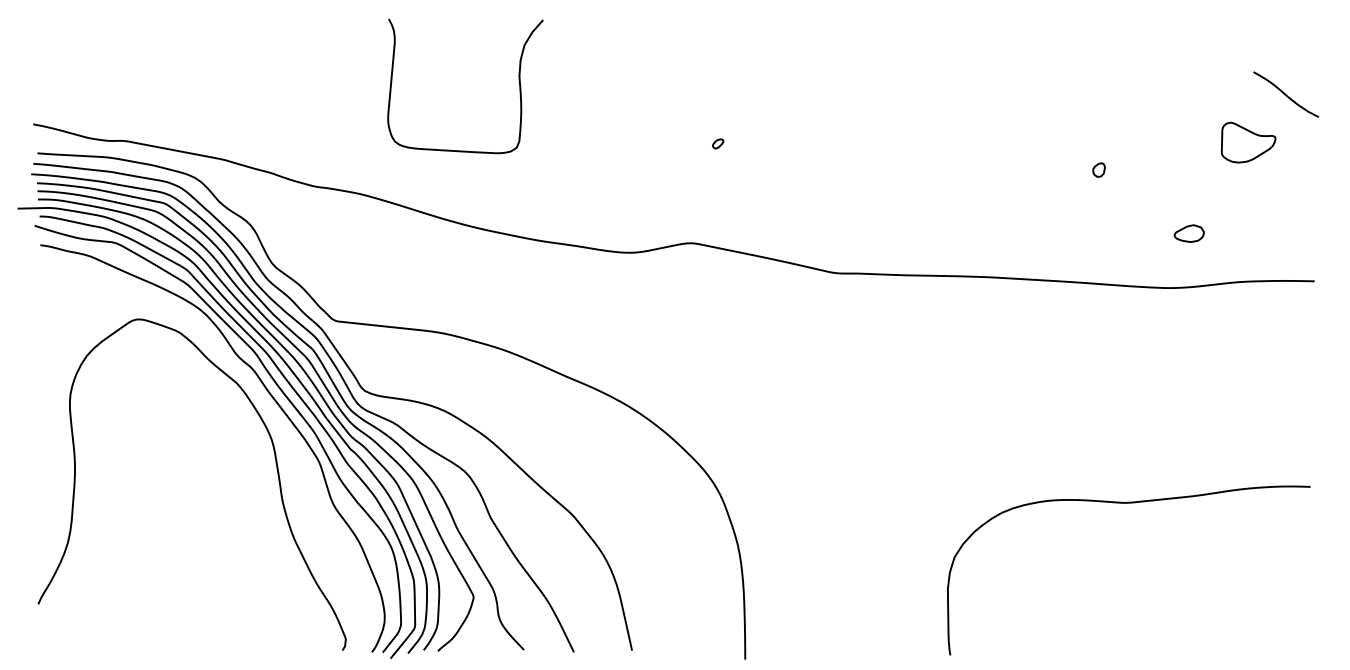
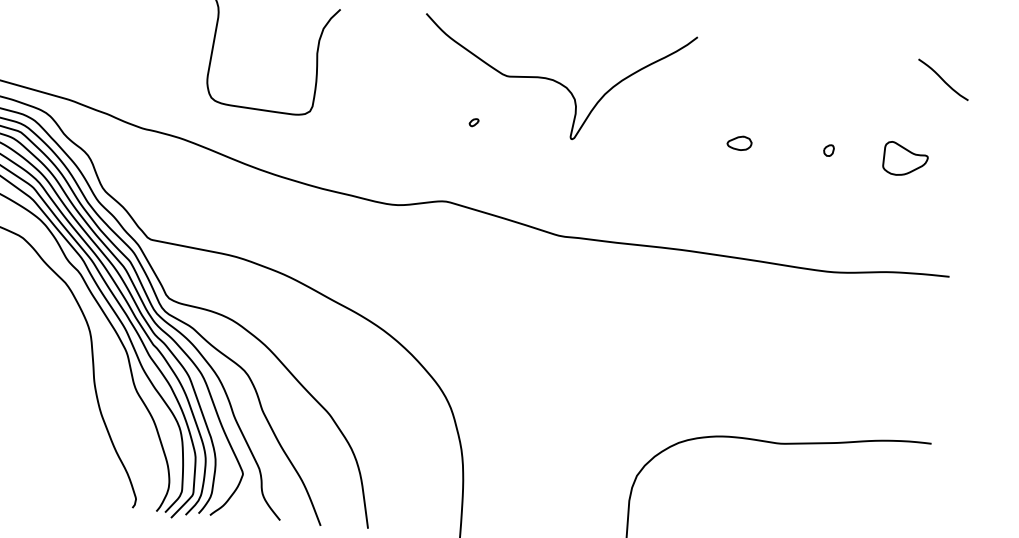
curve: (814, 84) -> (556, 81), added
curve: (1286, 94) -> (943, 79), moved
part: (1098, 169) -> (828, 150), moved
part: (1188, 233) -> (738, 143), moved

